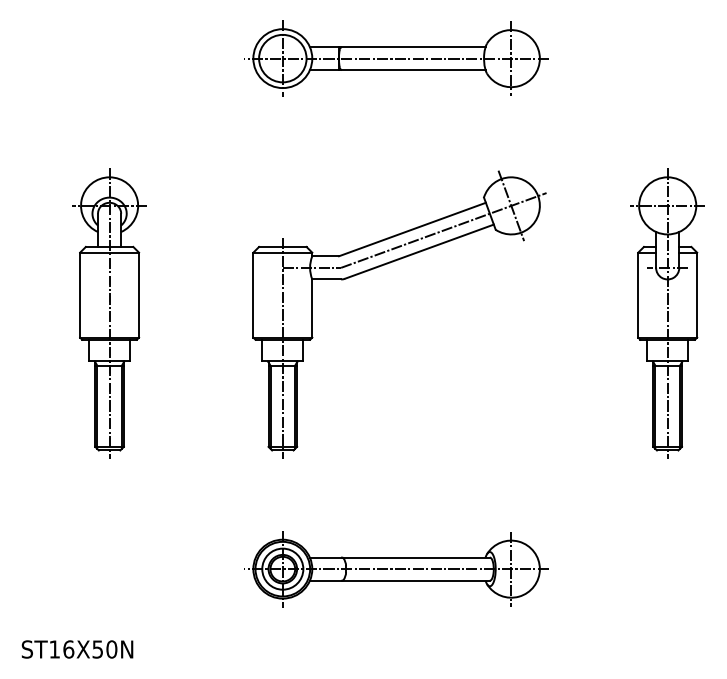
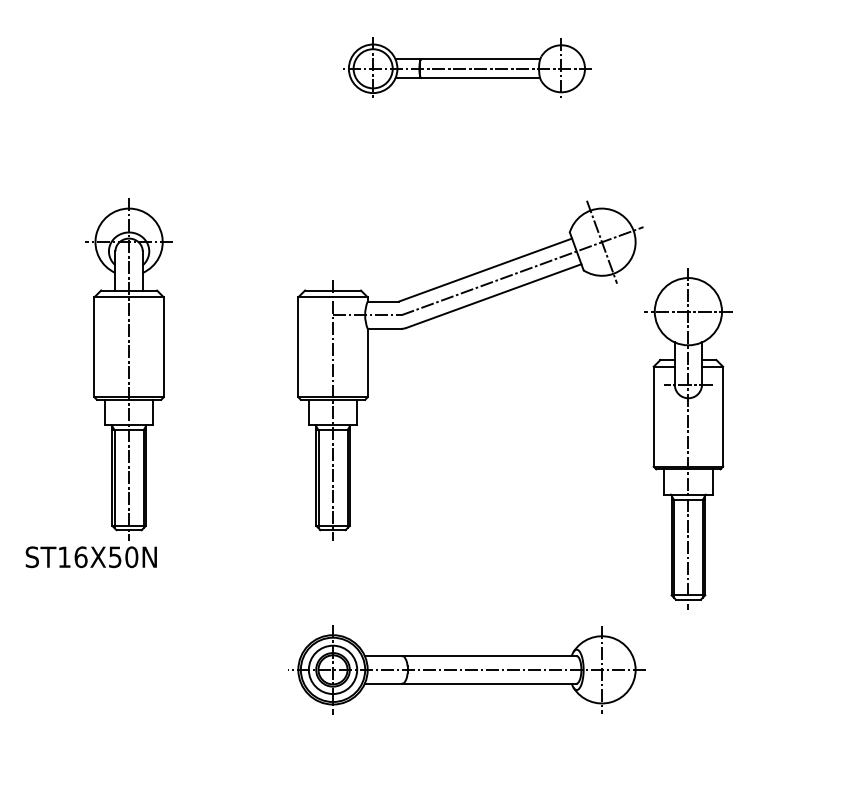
part: (396, 58) -> (466, 68), size x0.7
part: (667, 313) -> (688, 438), moved
text: (77, 649) -> (91, 557), moved

